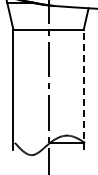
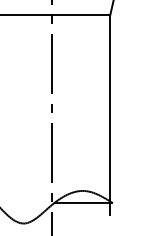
line: (83, 89) -> (110, 114), dashed -> solid

